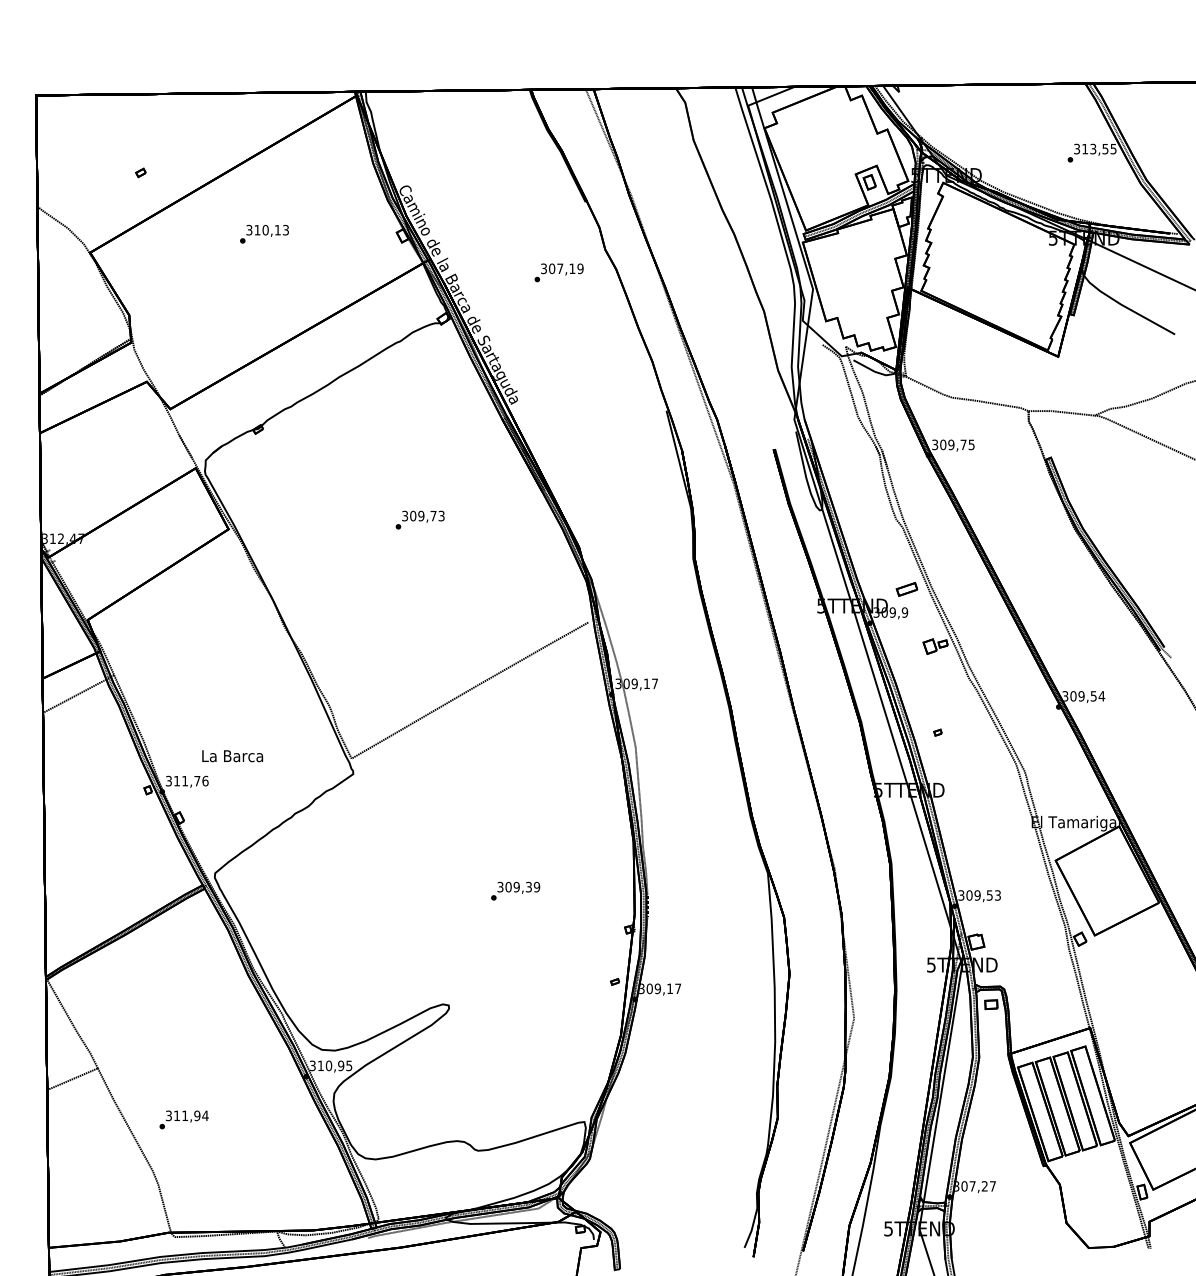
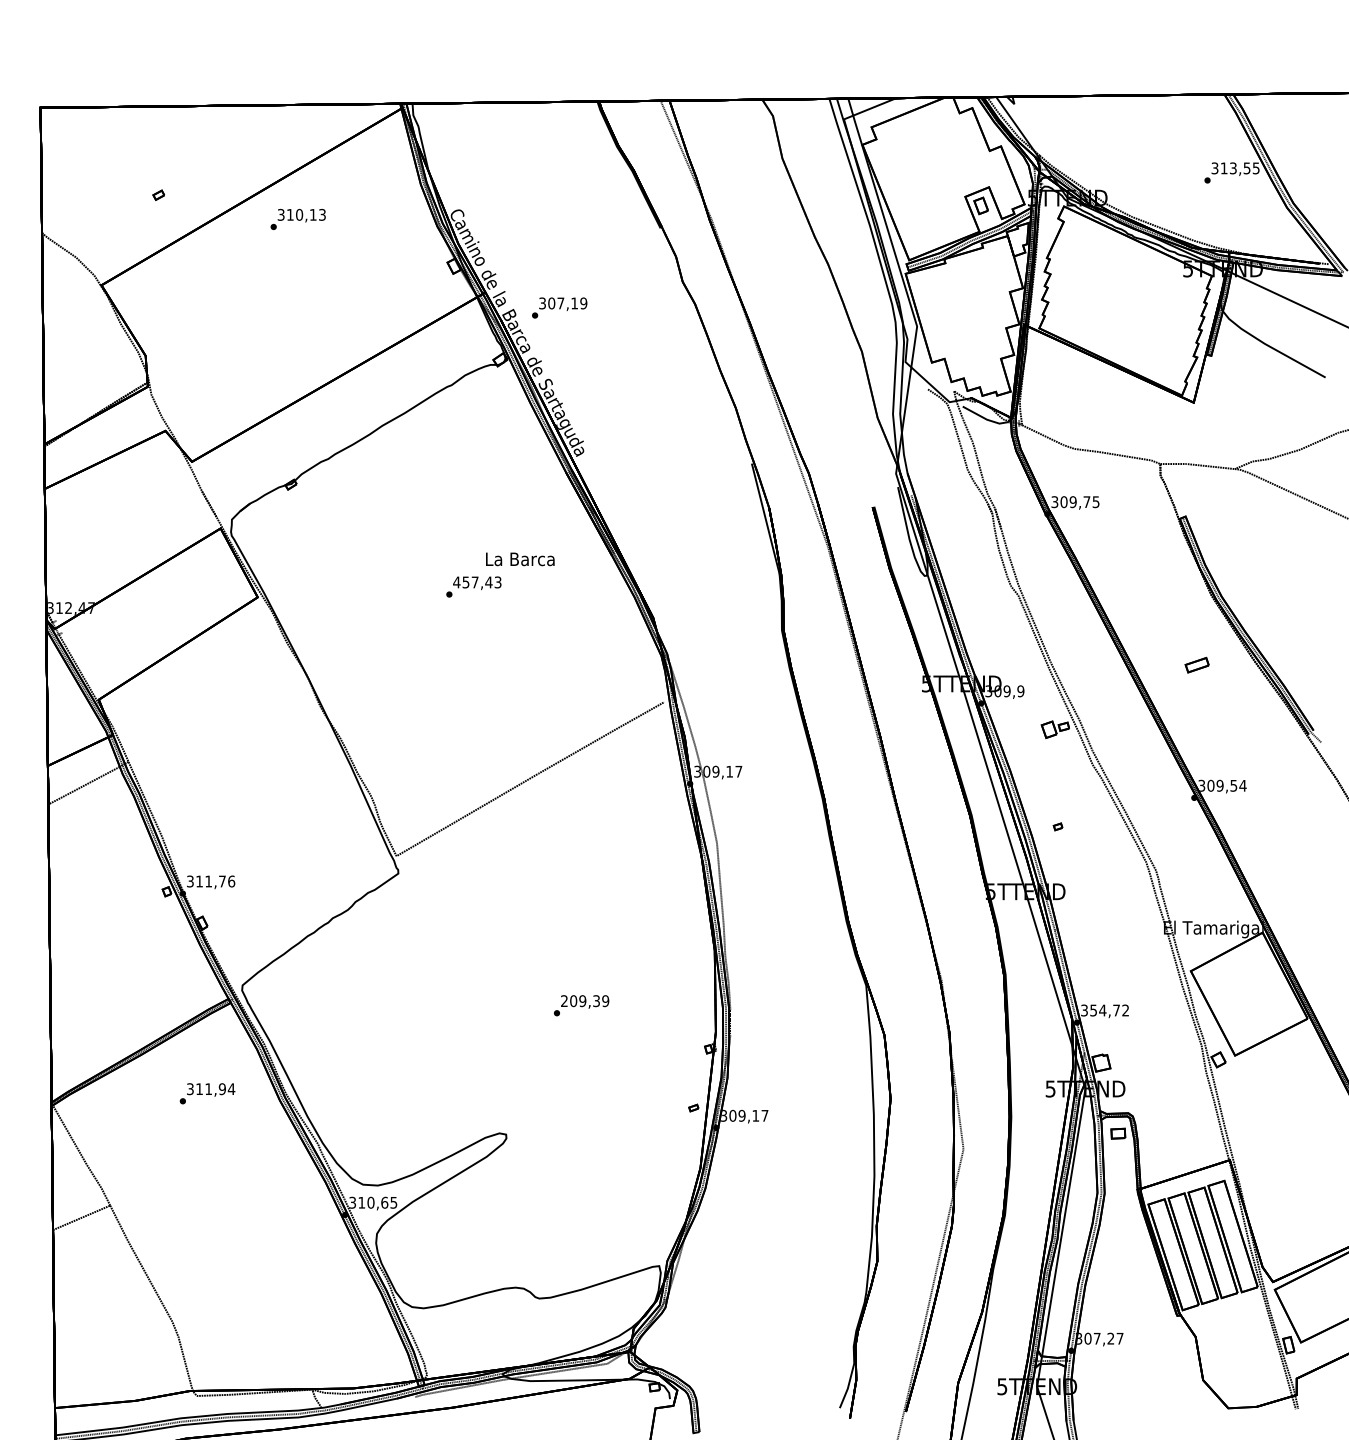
text: (263, 234) -> (297, 219), moved
text: (559, 272) -> (559, 307), moved
text: (418, 516) -> (472, 582), 309,73 -> 457,43
part: (906, 588) -> (1196, 664), moved
text: (232, 756) -> (520, 559), moved
text: (500, 887) -> (564, 1001), 309,39 -> 209,39
text: (983, 895) -> (1109, 1010), 309,53 -> 354,72
text: (340, 1065) -> (384, 1202), 310,95 -> 310,65
text: (184, 1119) -> (207, 1093), moved

